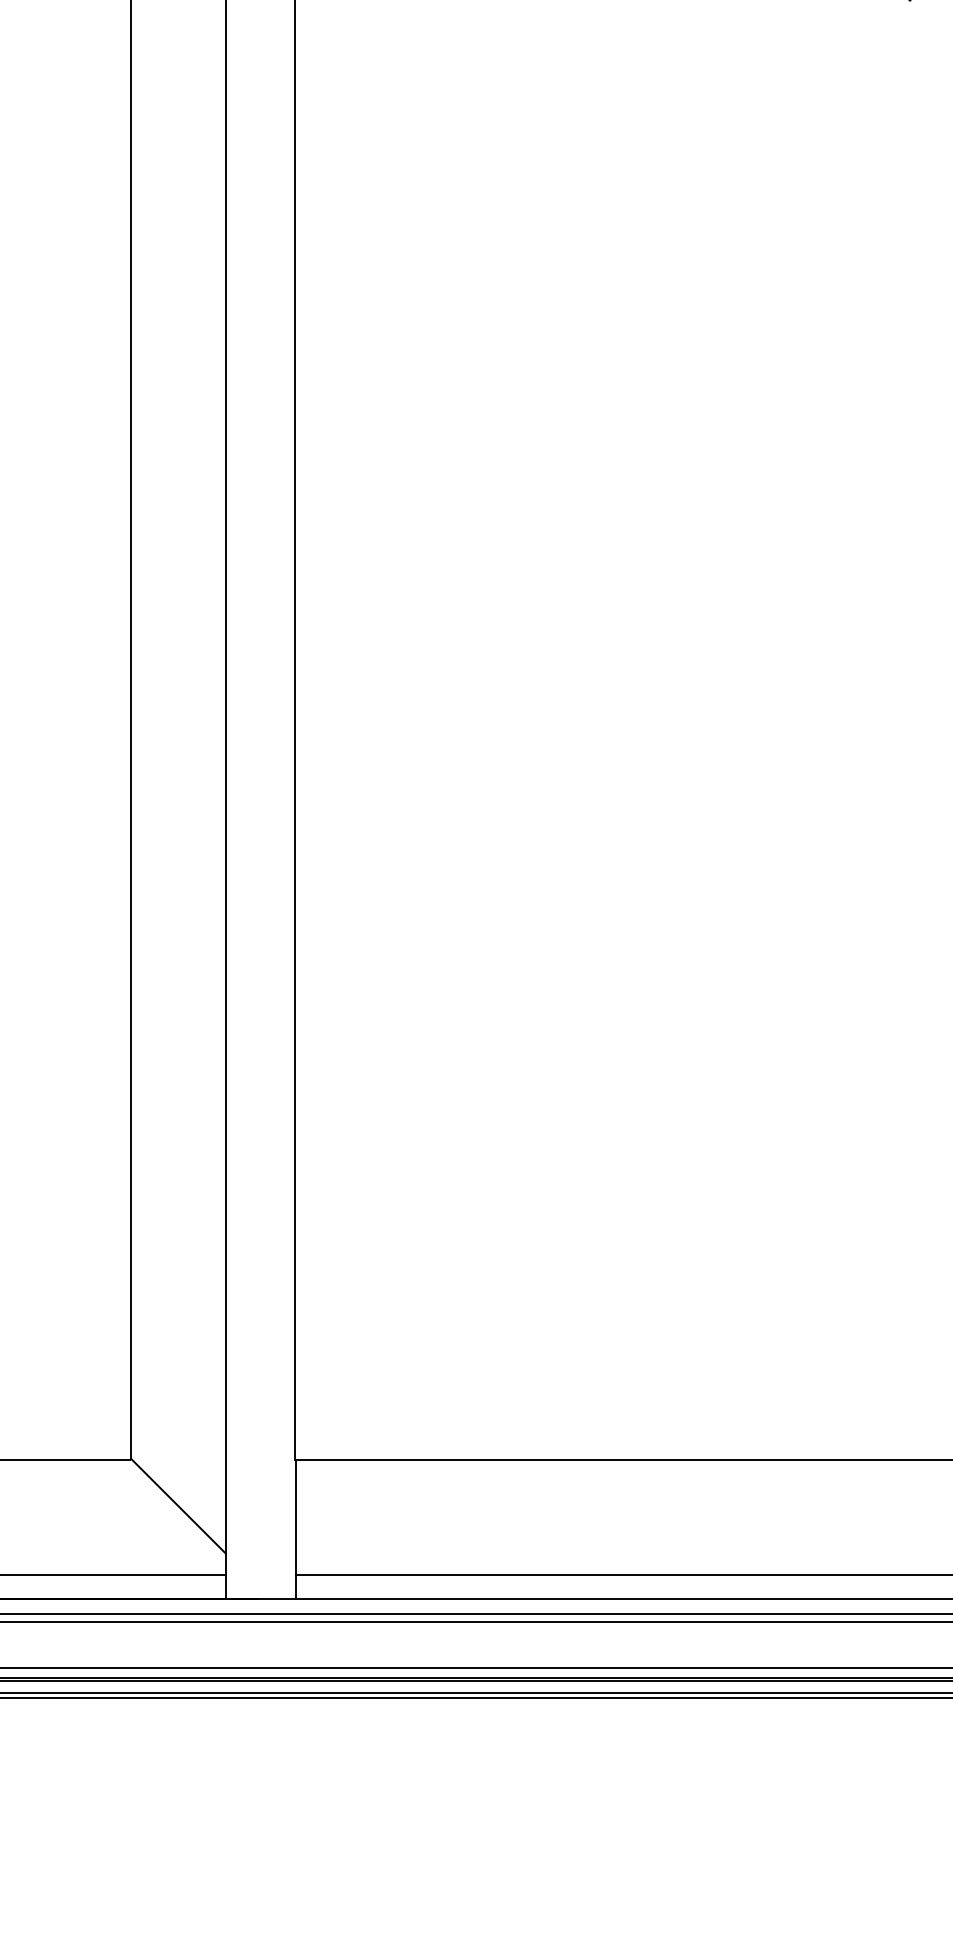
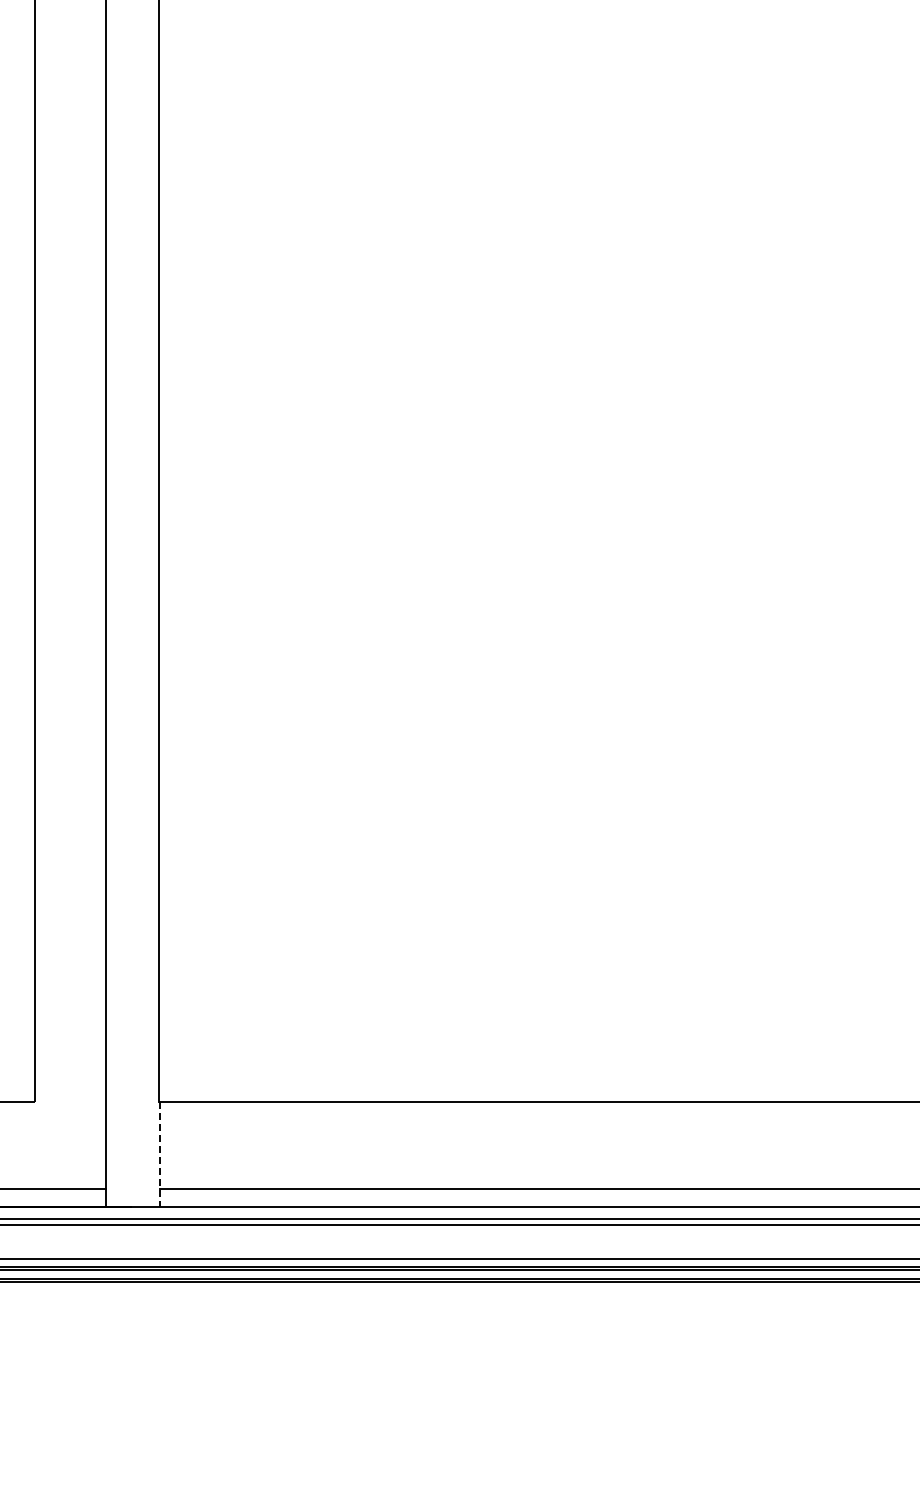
line: (178, 1505) -> (70, 1136), removed
line: (295, 1529) -> (159, 1154), solid -> dashed

